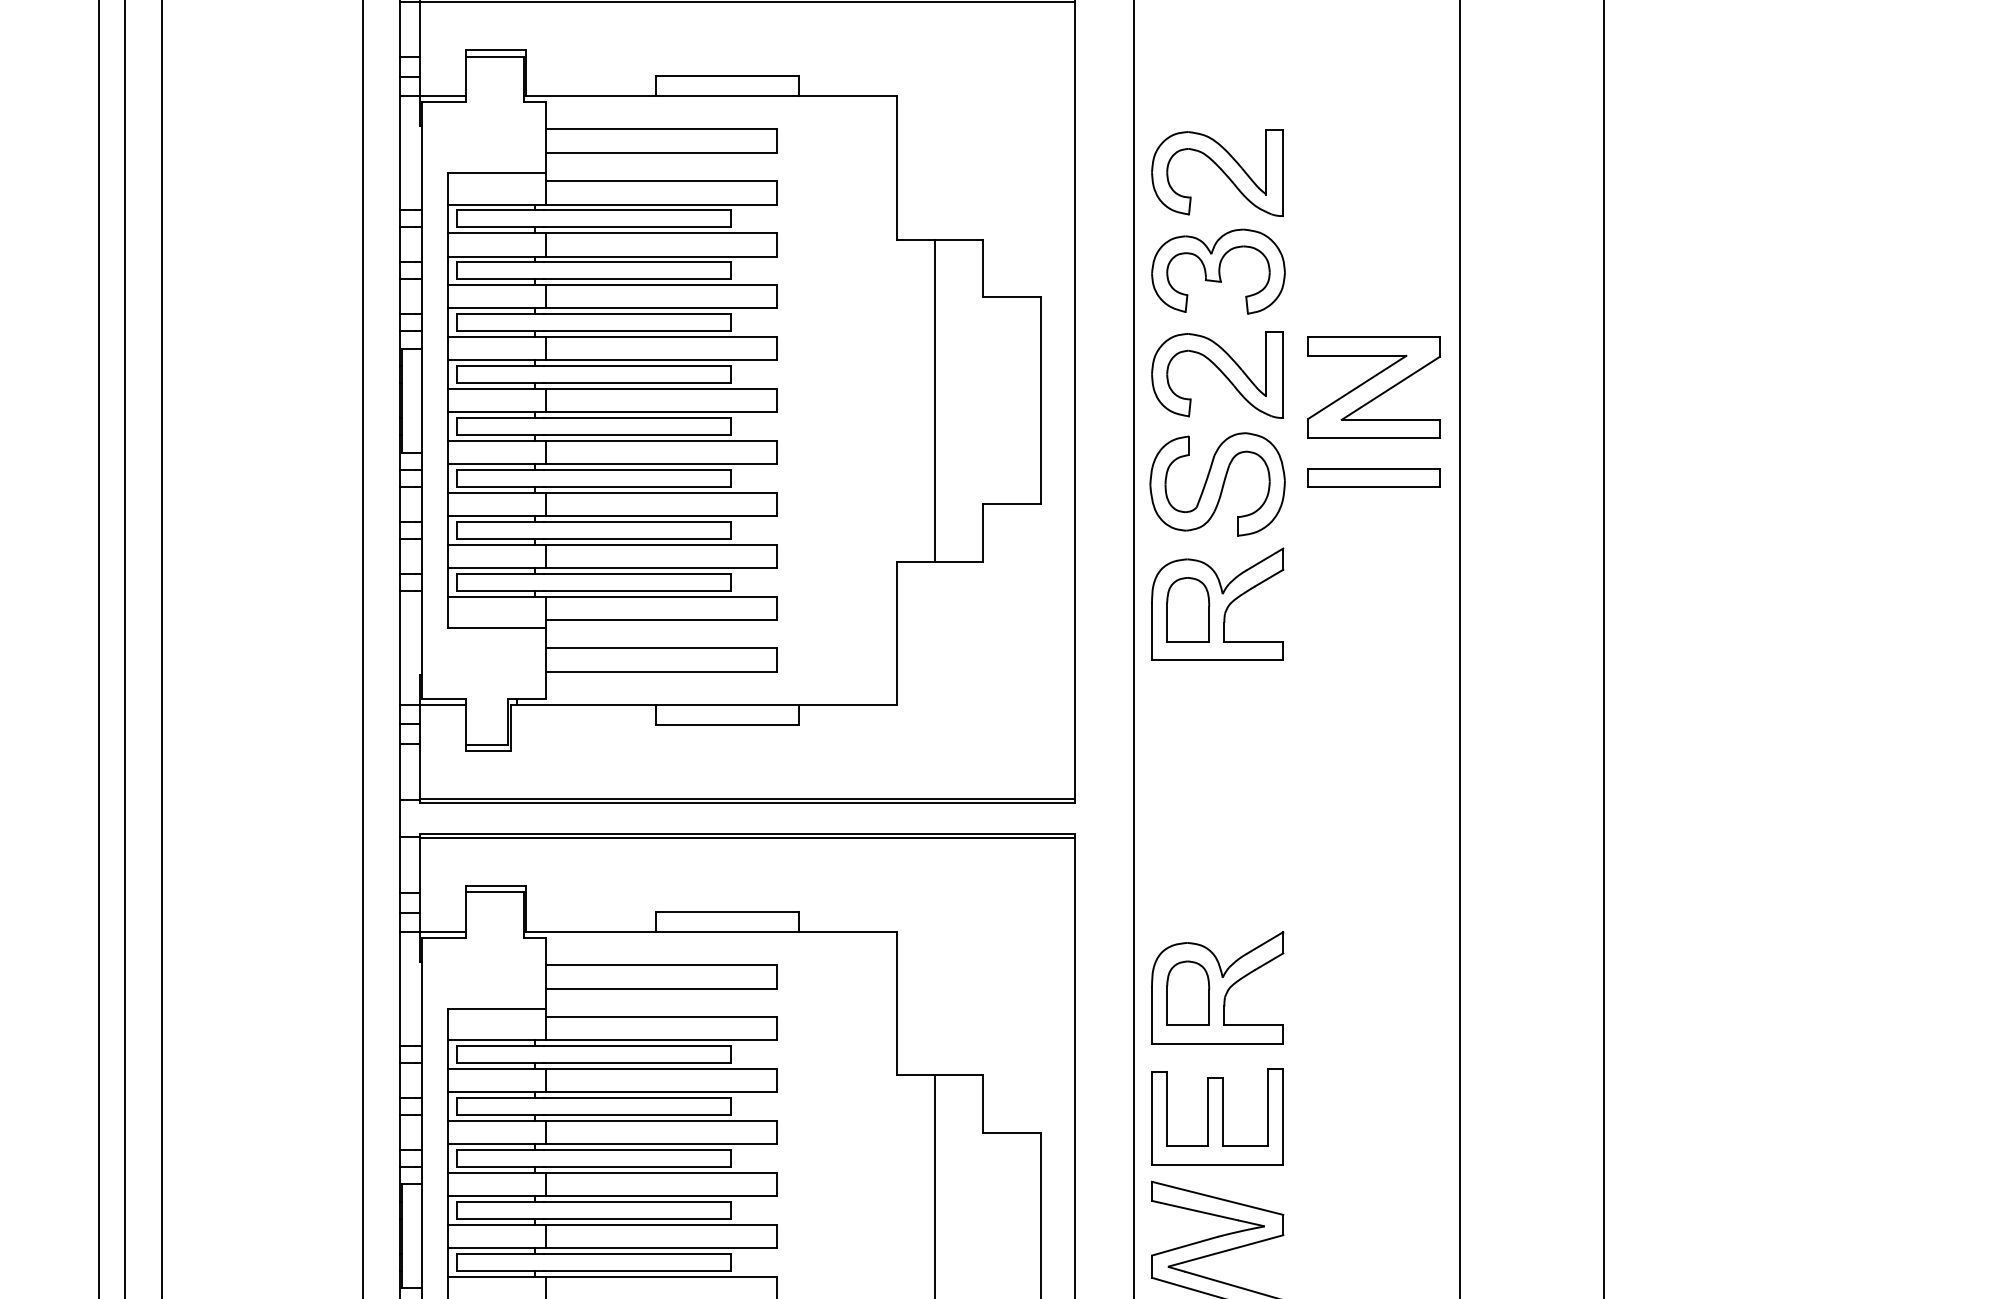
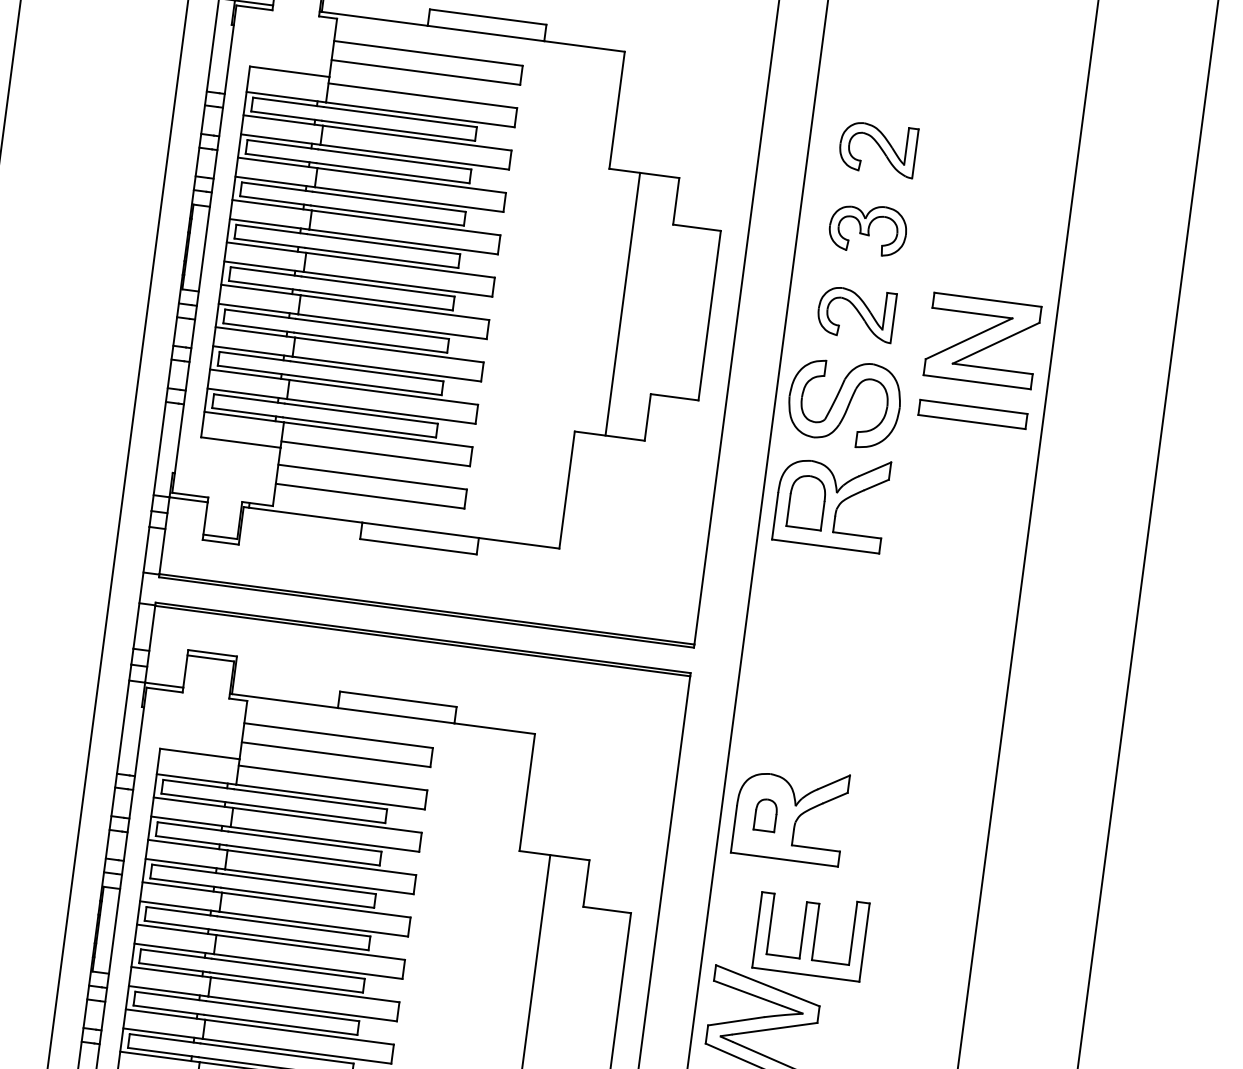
part: (1217, 172) -> (877, 148), size x0.7
part: (1218, 271) -> (868, 229), size x0.7
part: (1217, 374) -> (856, 313), size x0.7
part: (1188, 992) -> (766, 814), size x0.6
part: (1217, 1116) -> (810, 935), moved

